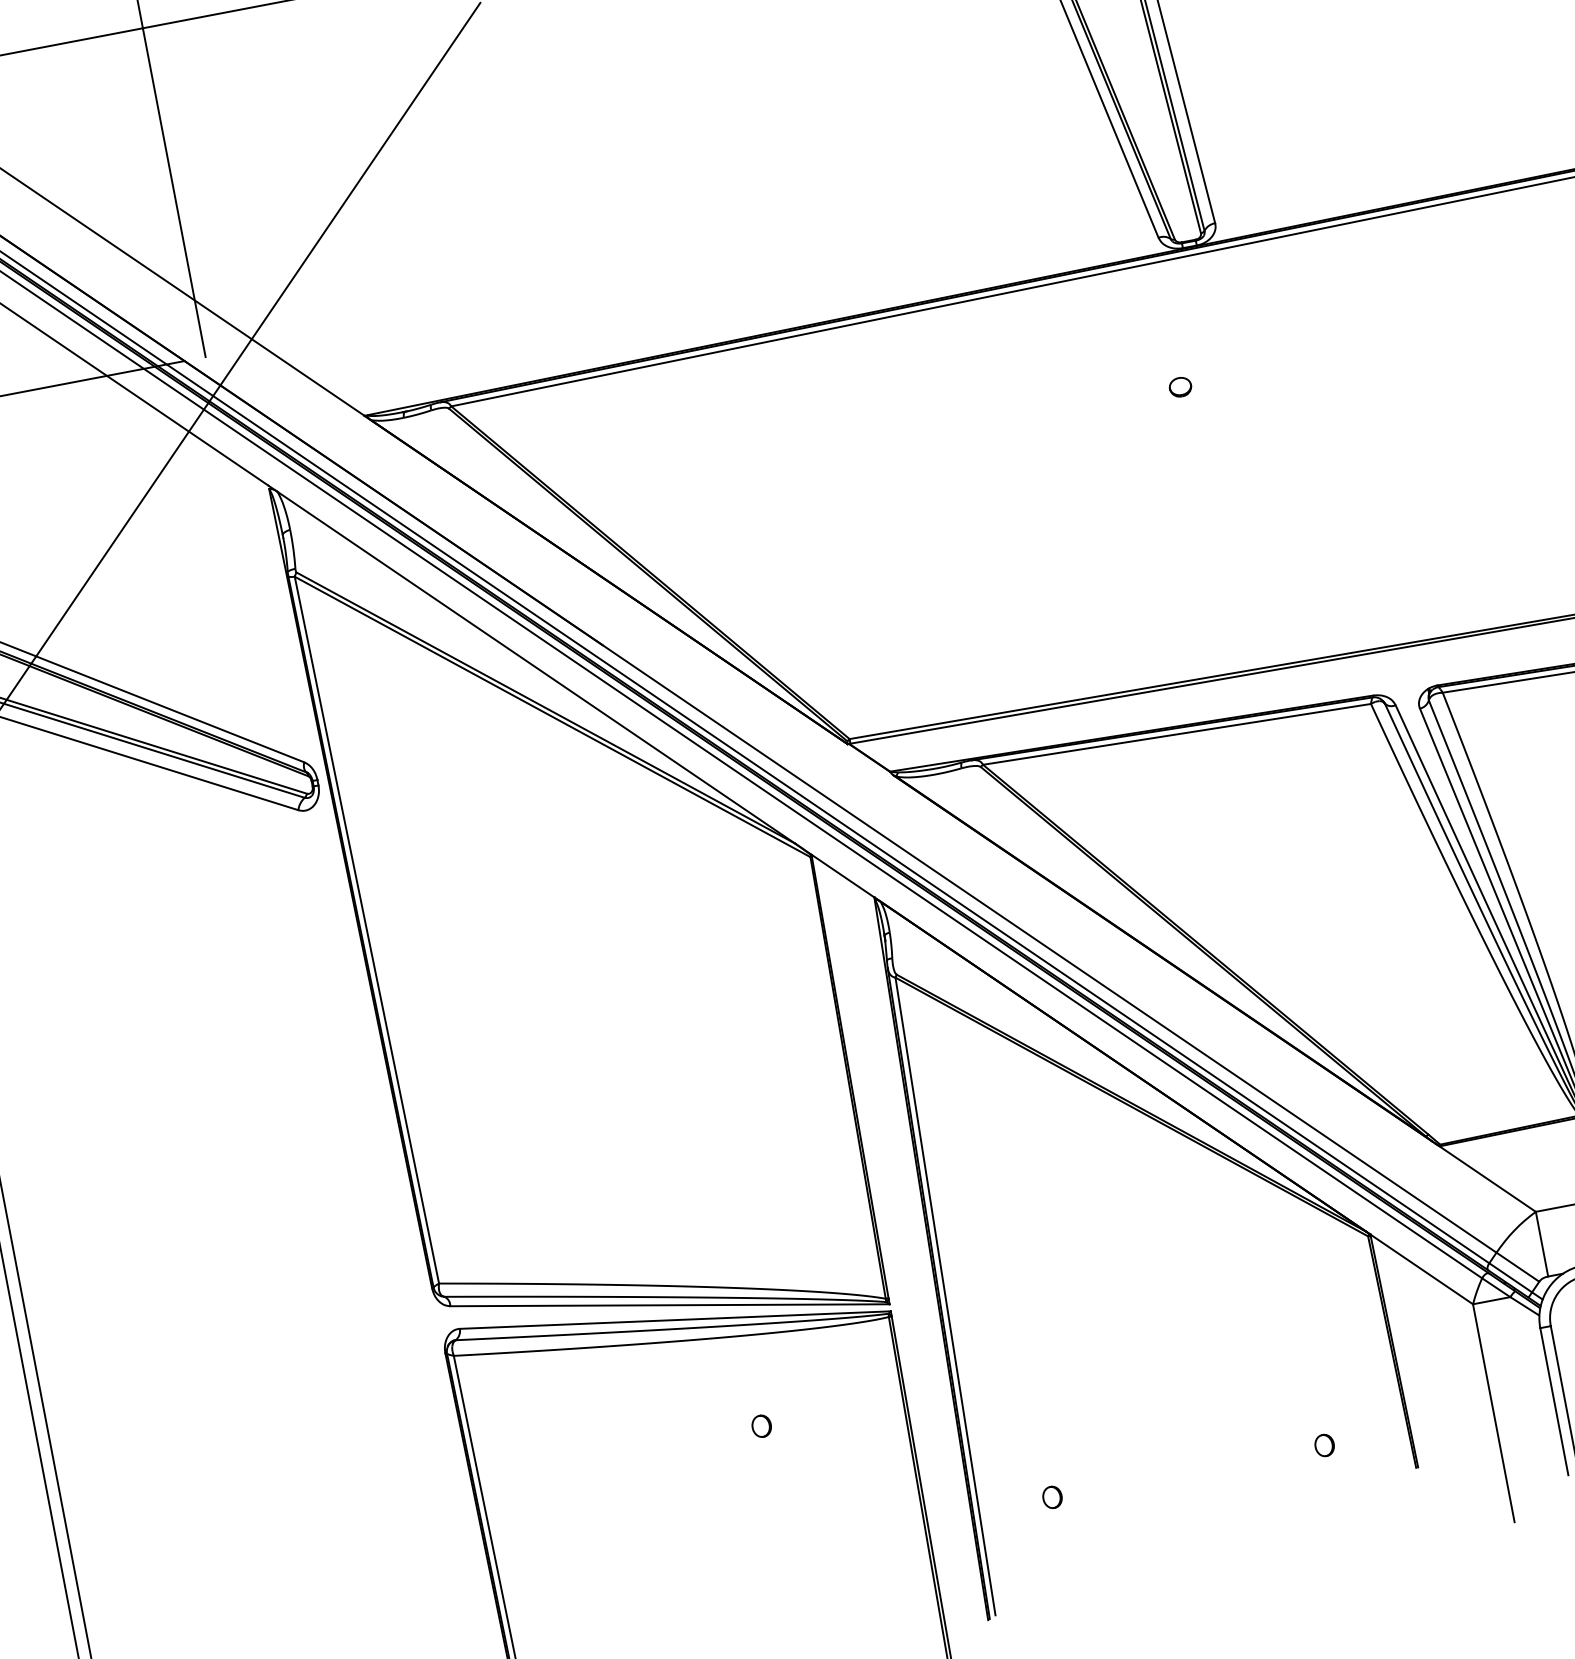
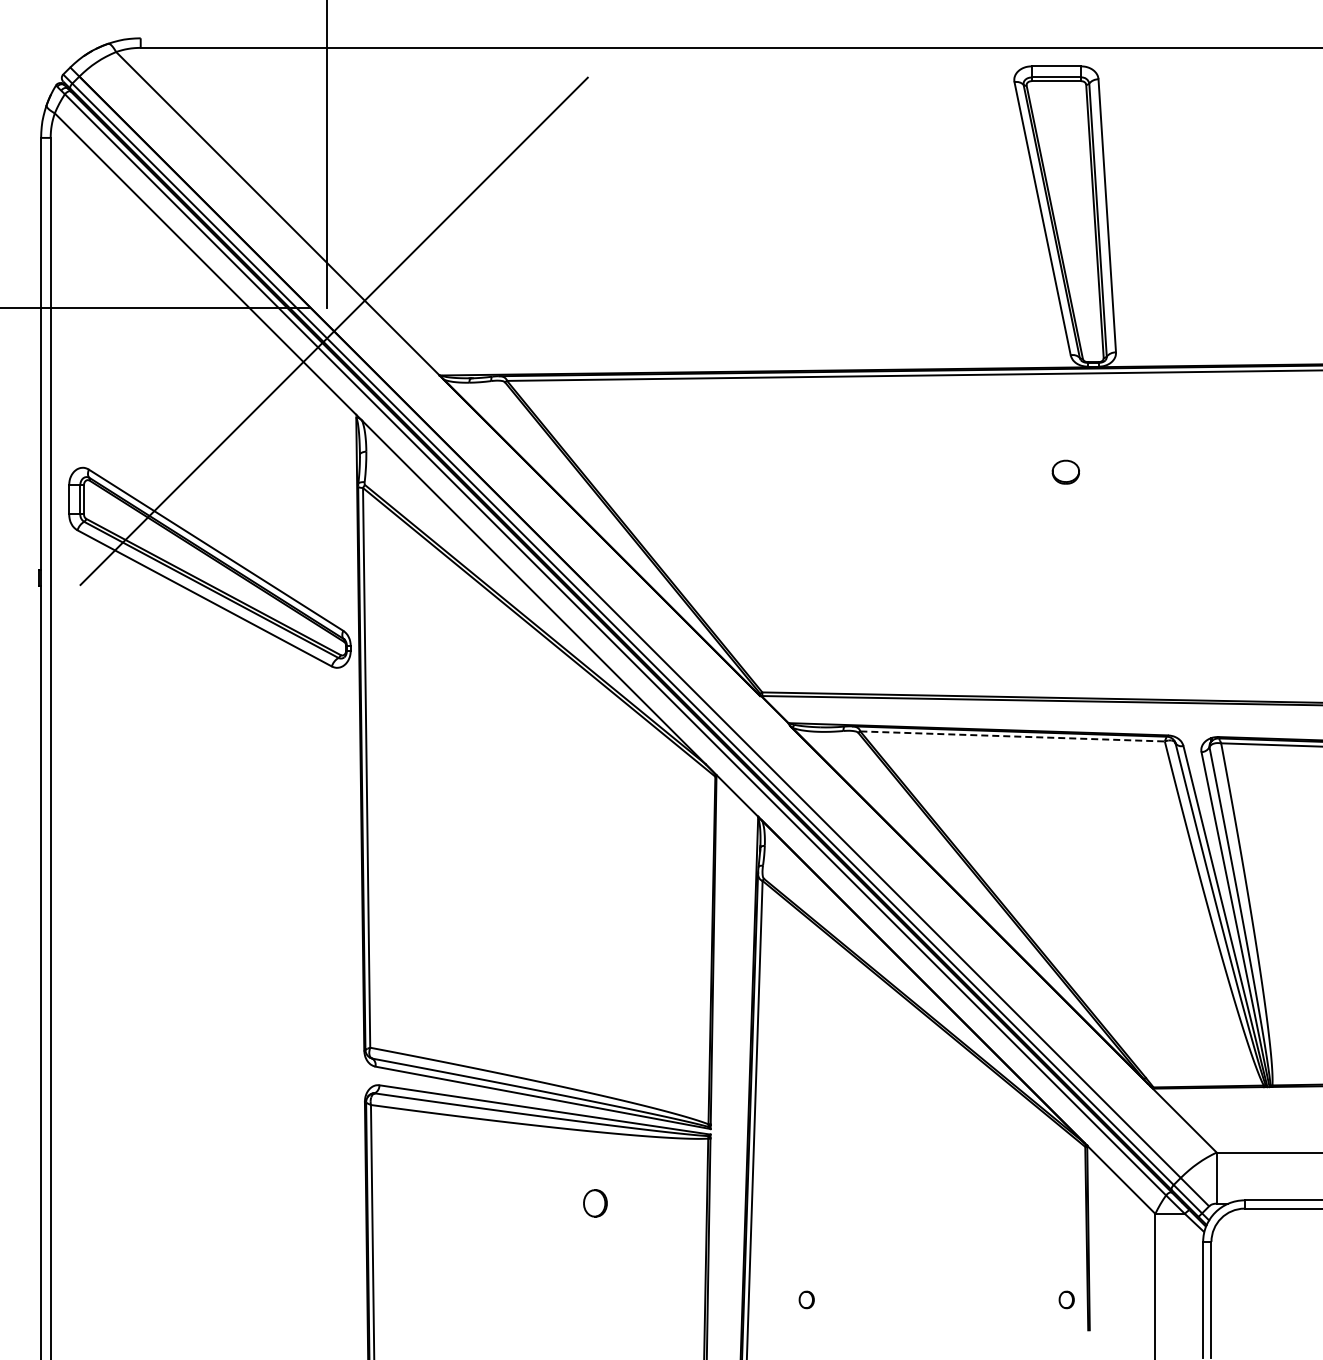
part: (1180, 387) -> (1065, 472), size x1.6
line: (1178, 734) -> (1013, 736), solid -> dashed
part: (761, 1426) -> (595, 1203), size x1.6
part: (1324, 1444) -> (1066, 1299), moved

